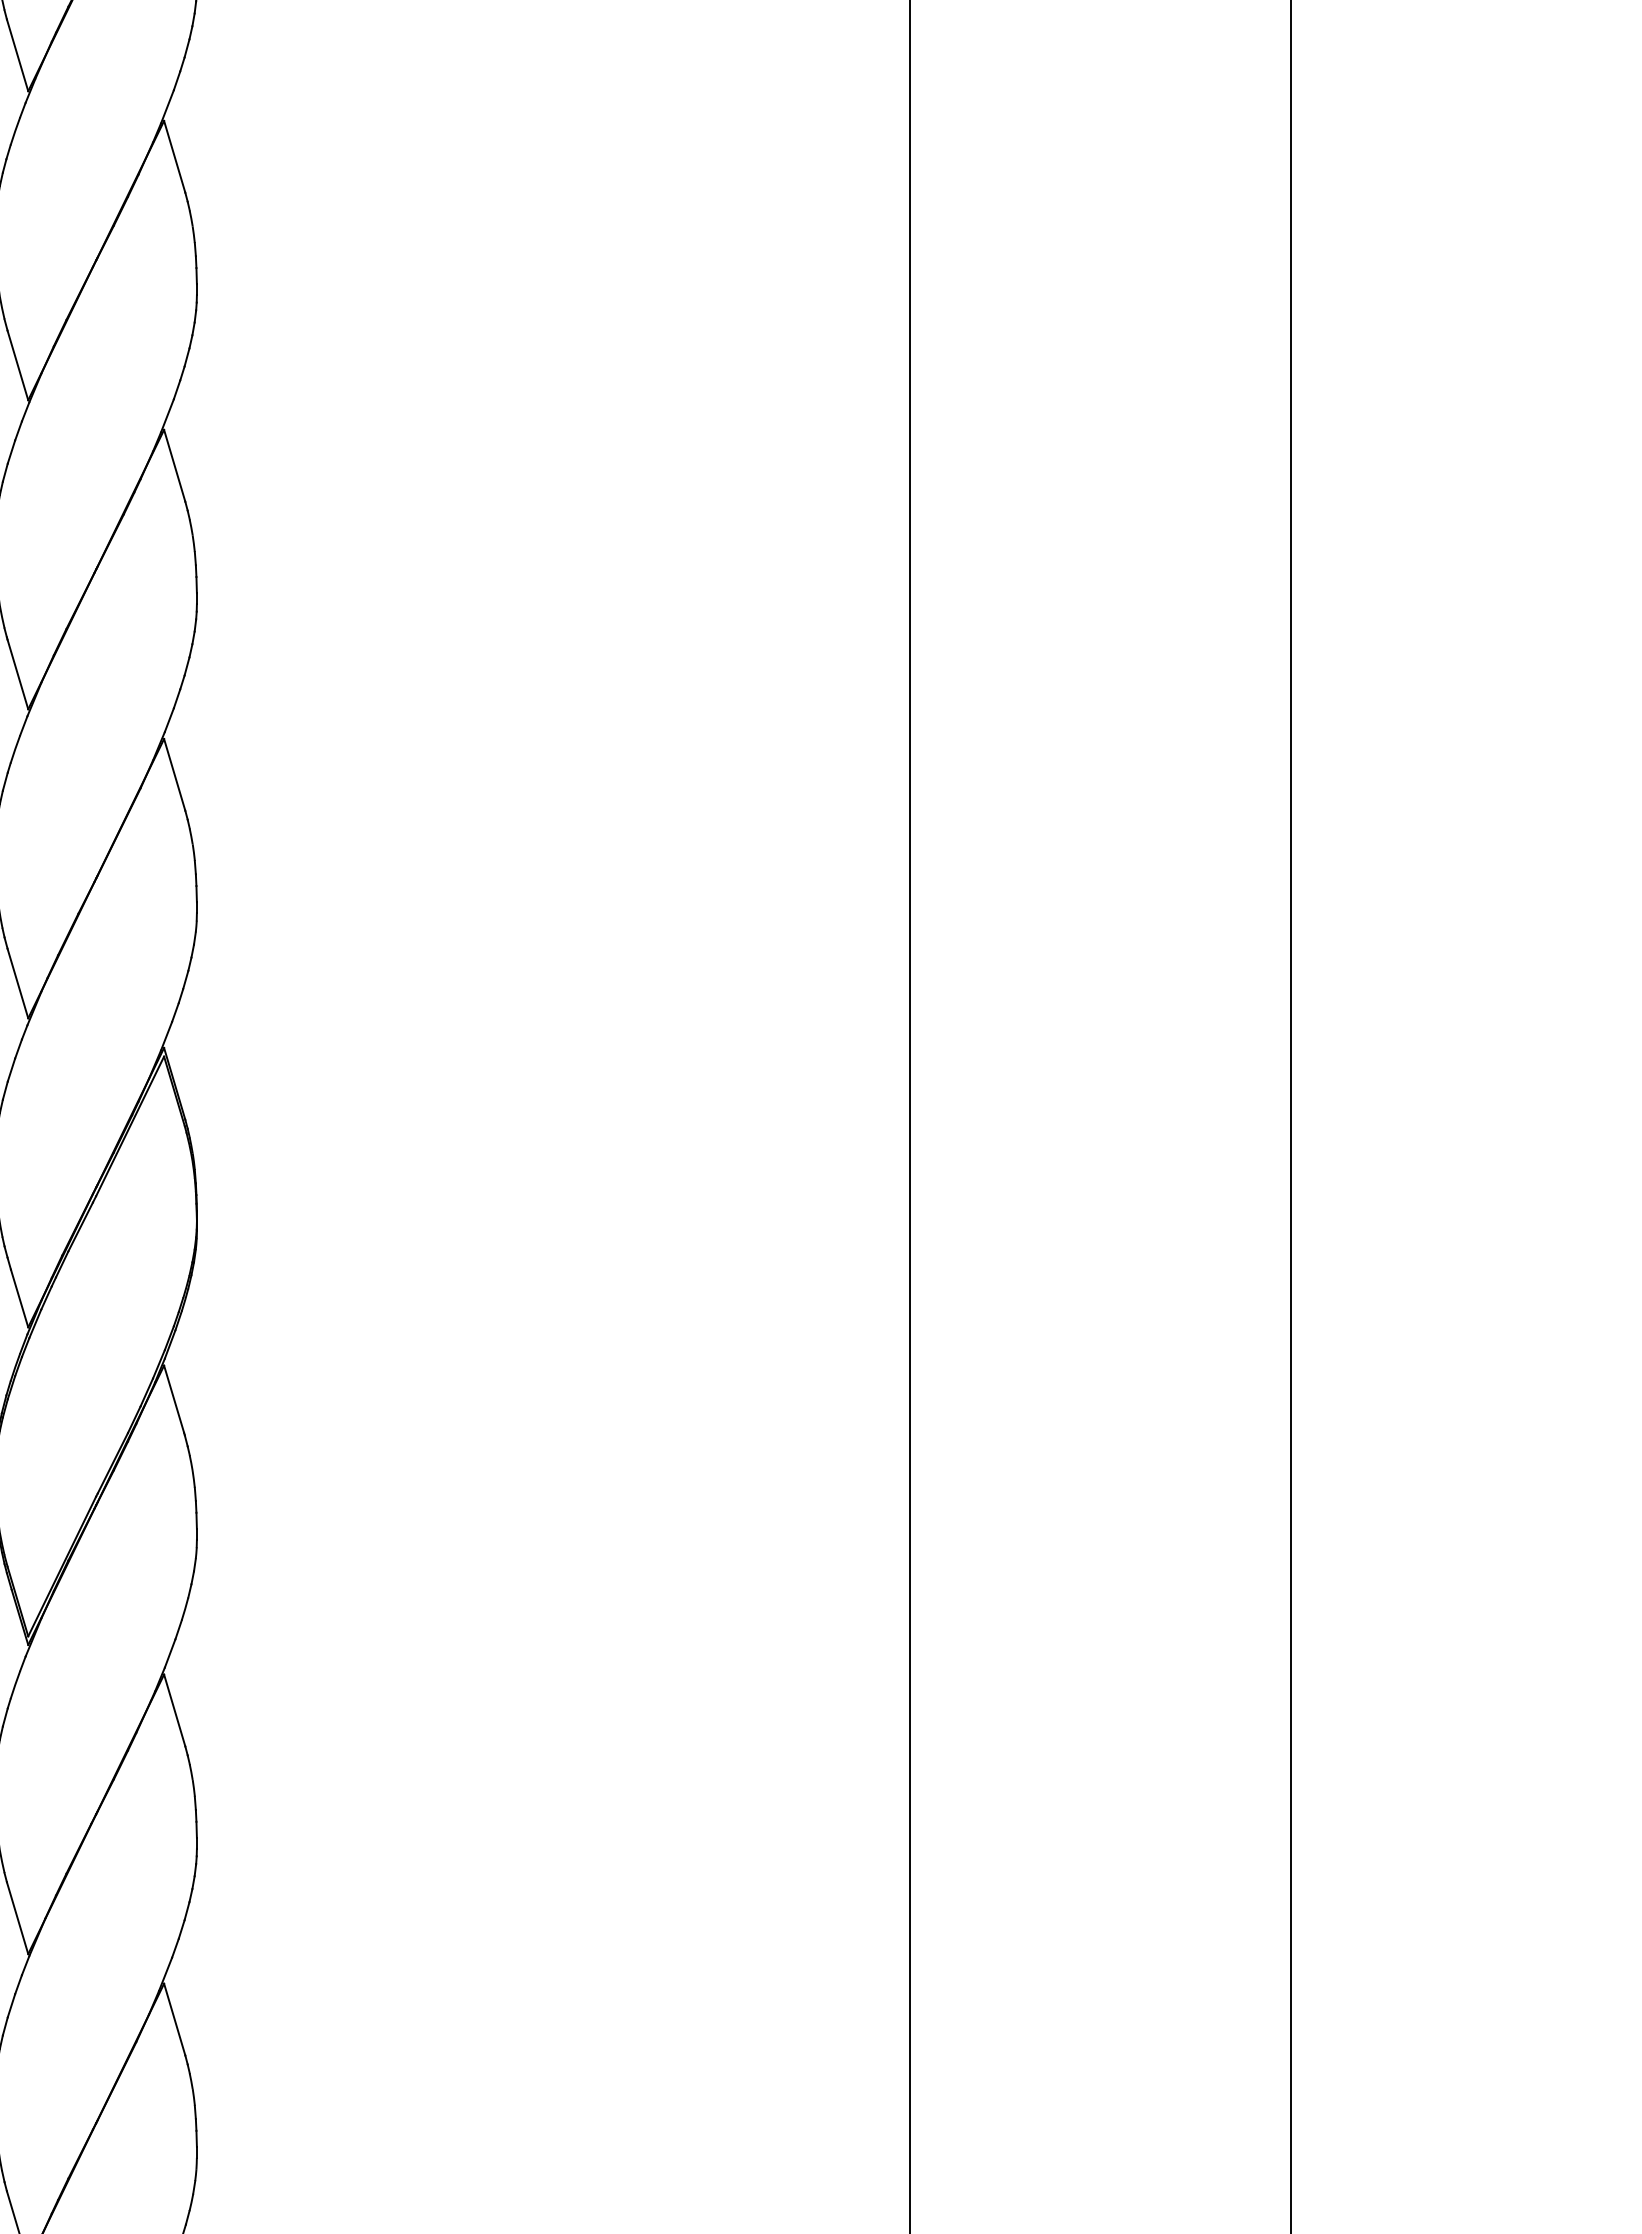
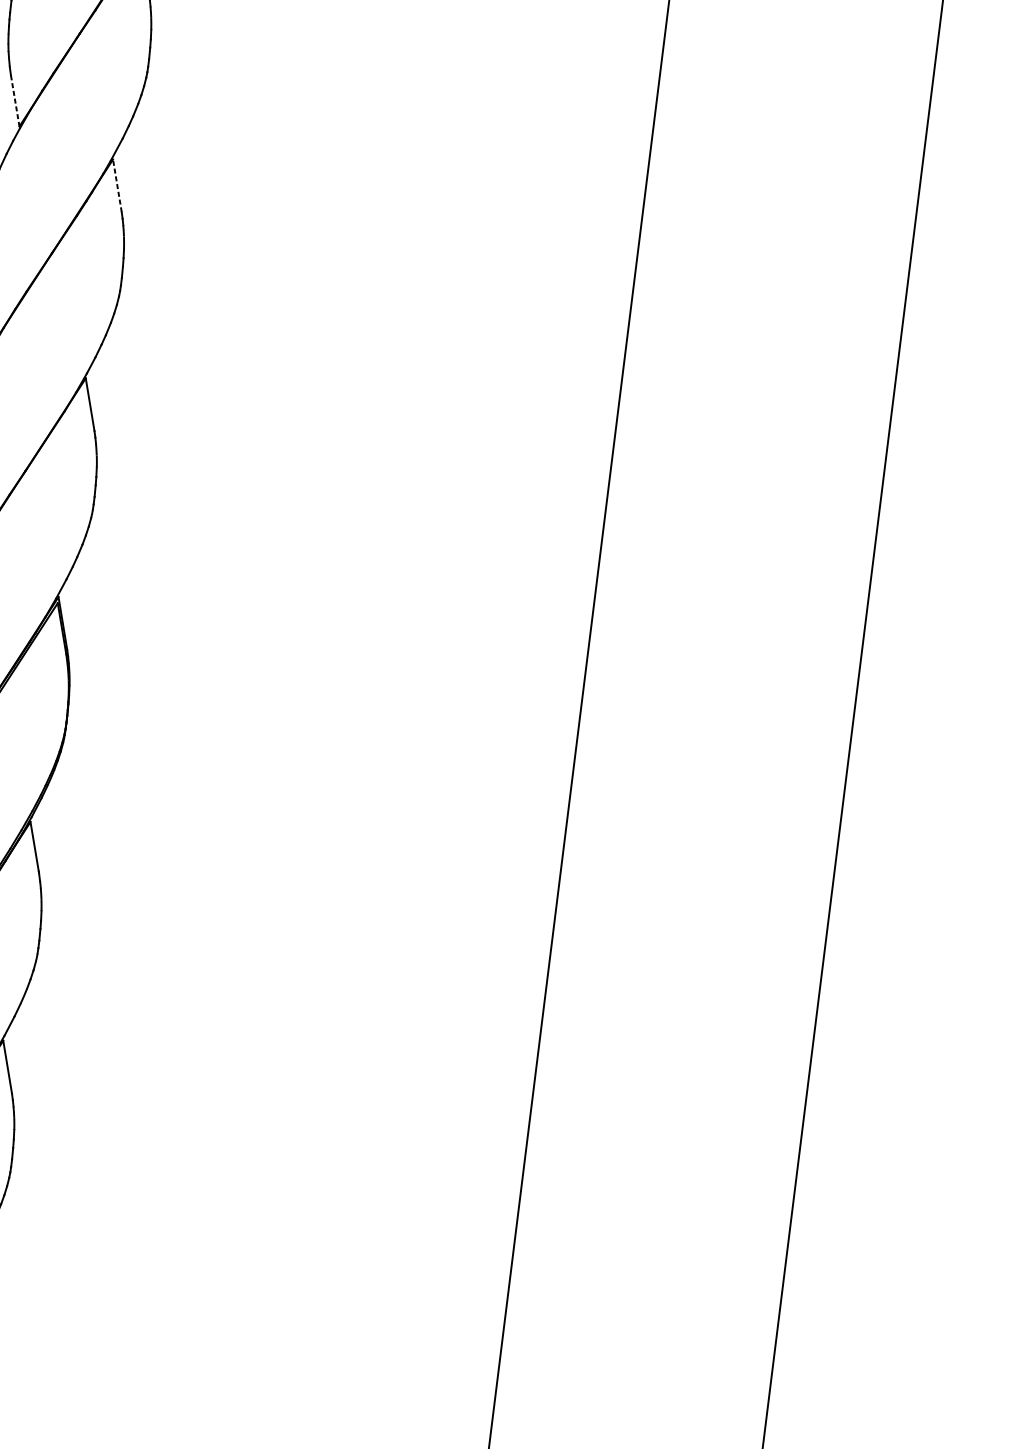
line: (18, 365) -> (15, 101), solid -> dashed
line: (174, 465) -> (117, 185), solid -> dashed

